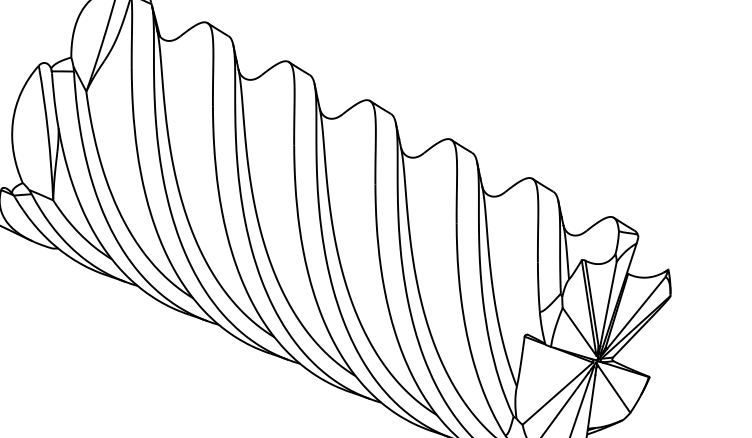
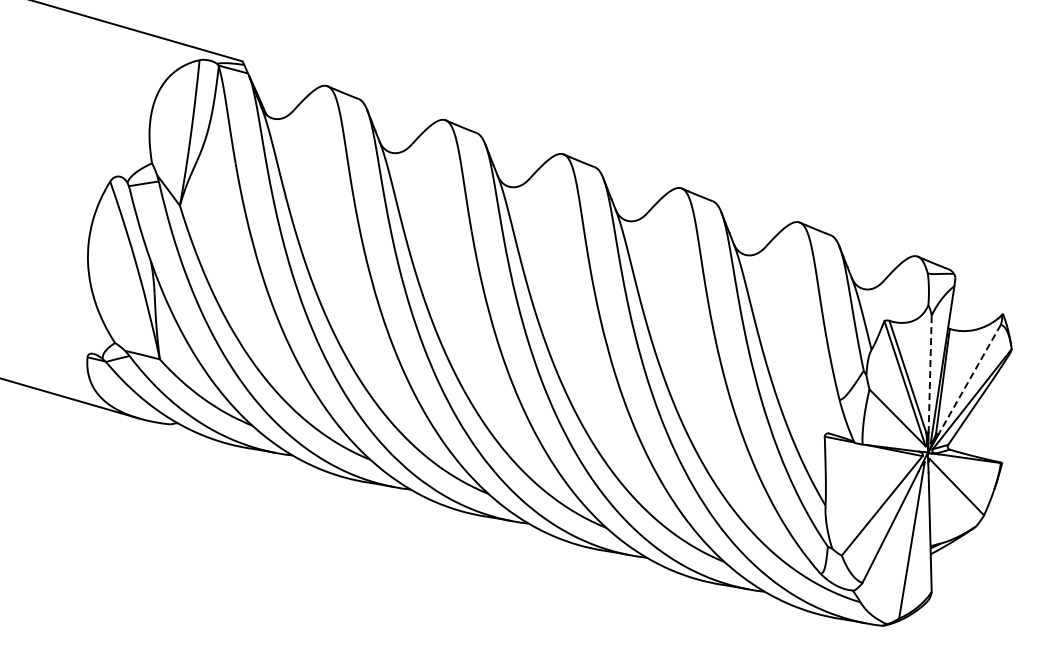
line: (608, 304) -> (930, 374), solid -> dashed
line: (636, 312) -> (969, 379), solid -> dashed

